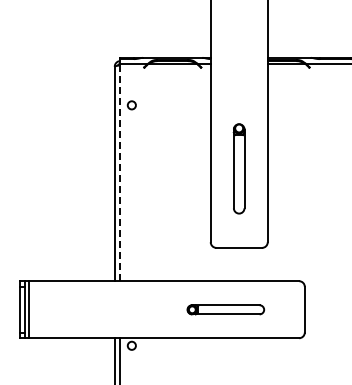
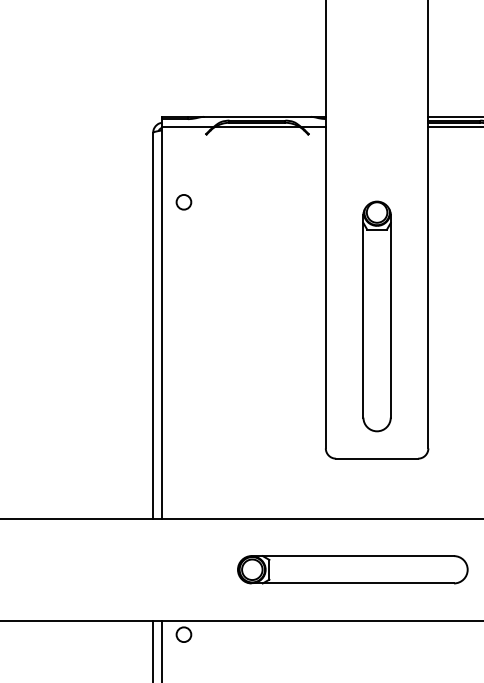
part: (238, 168) -> (375, 315), size x1.43
line: (119, 172) -> (161, 323), dashed -> solid
part: (225, 309) -> (352, 569), size x1.67

